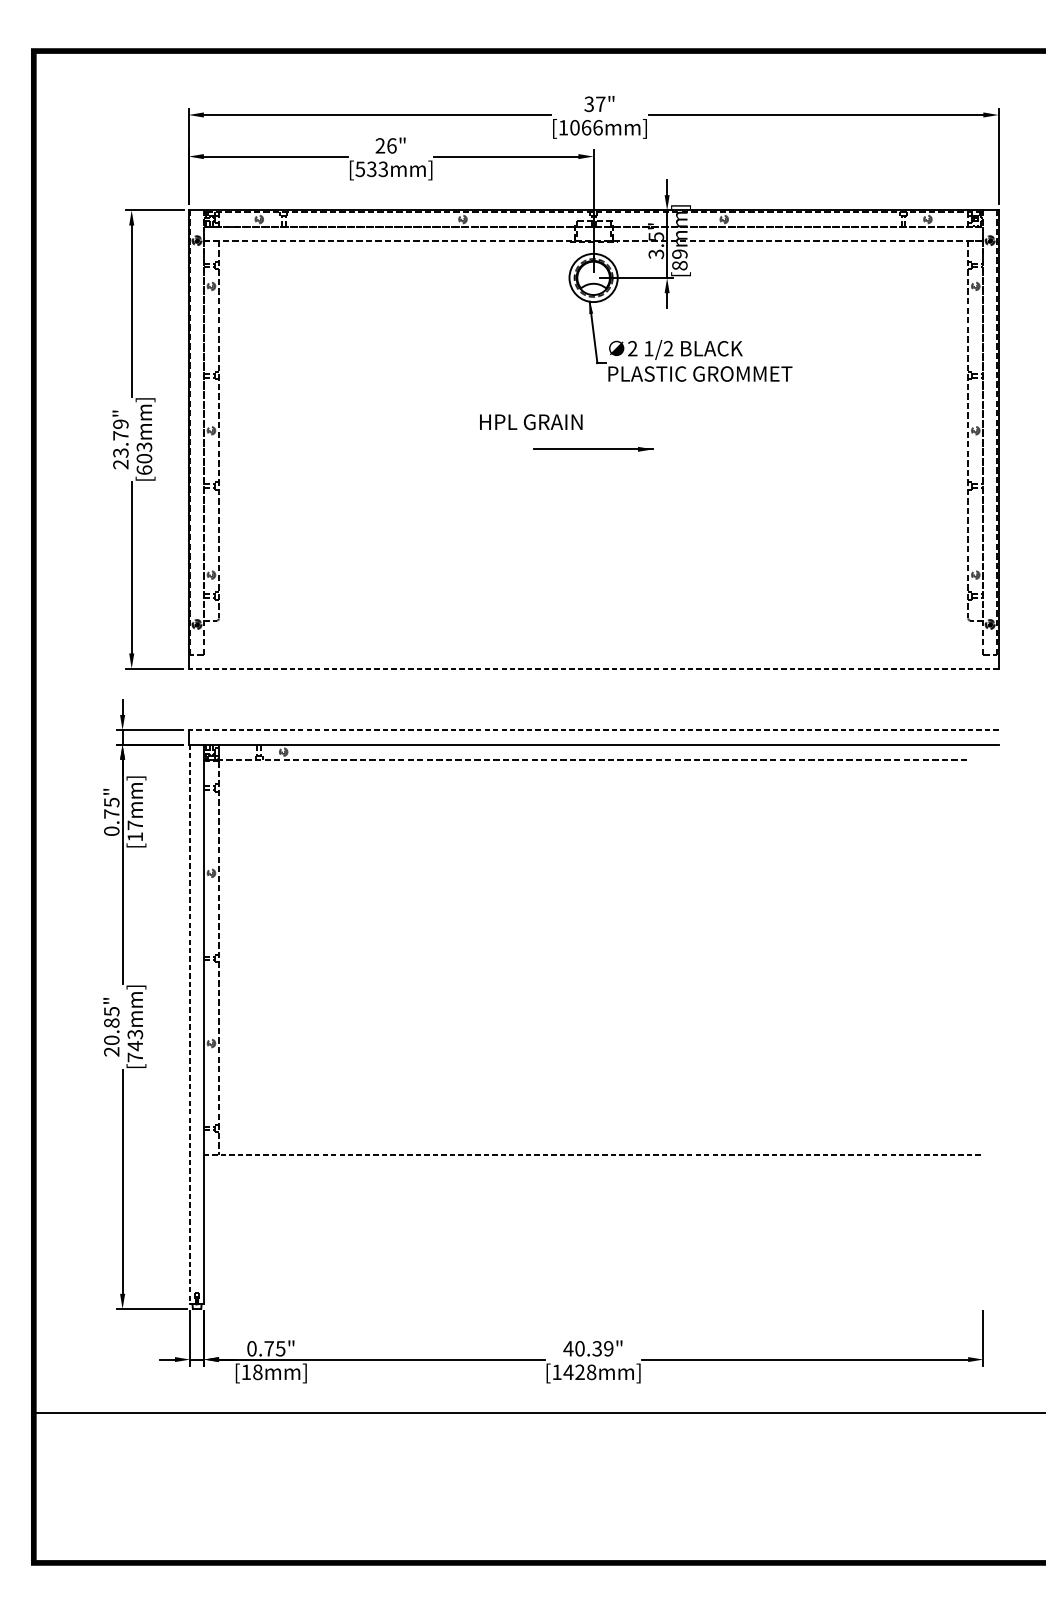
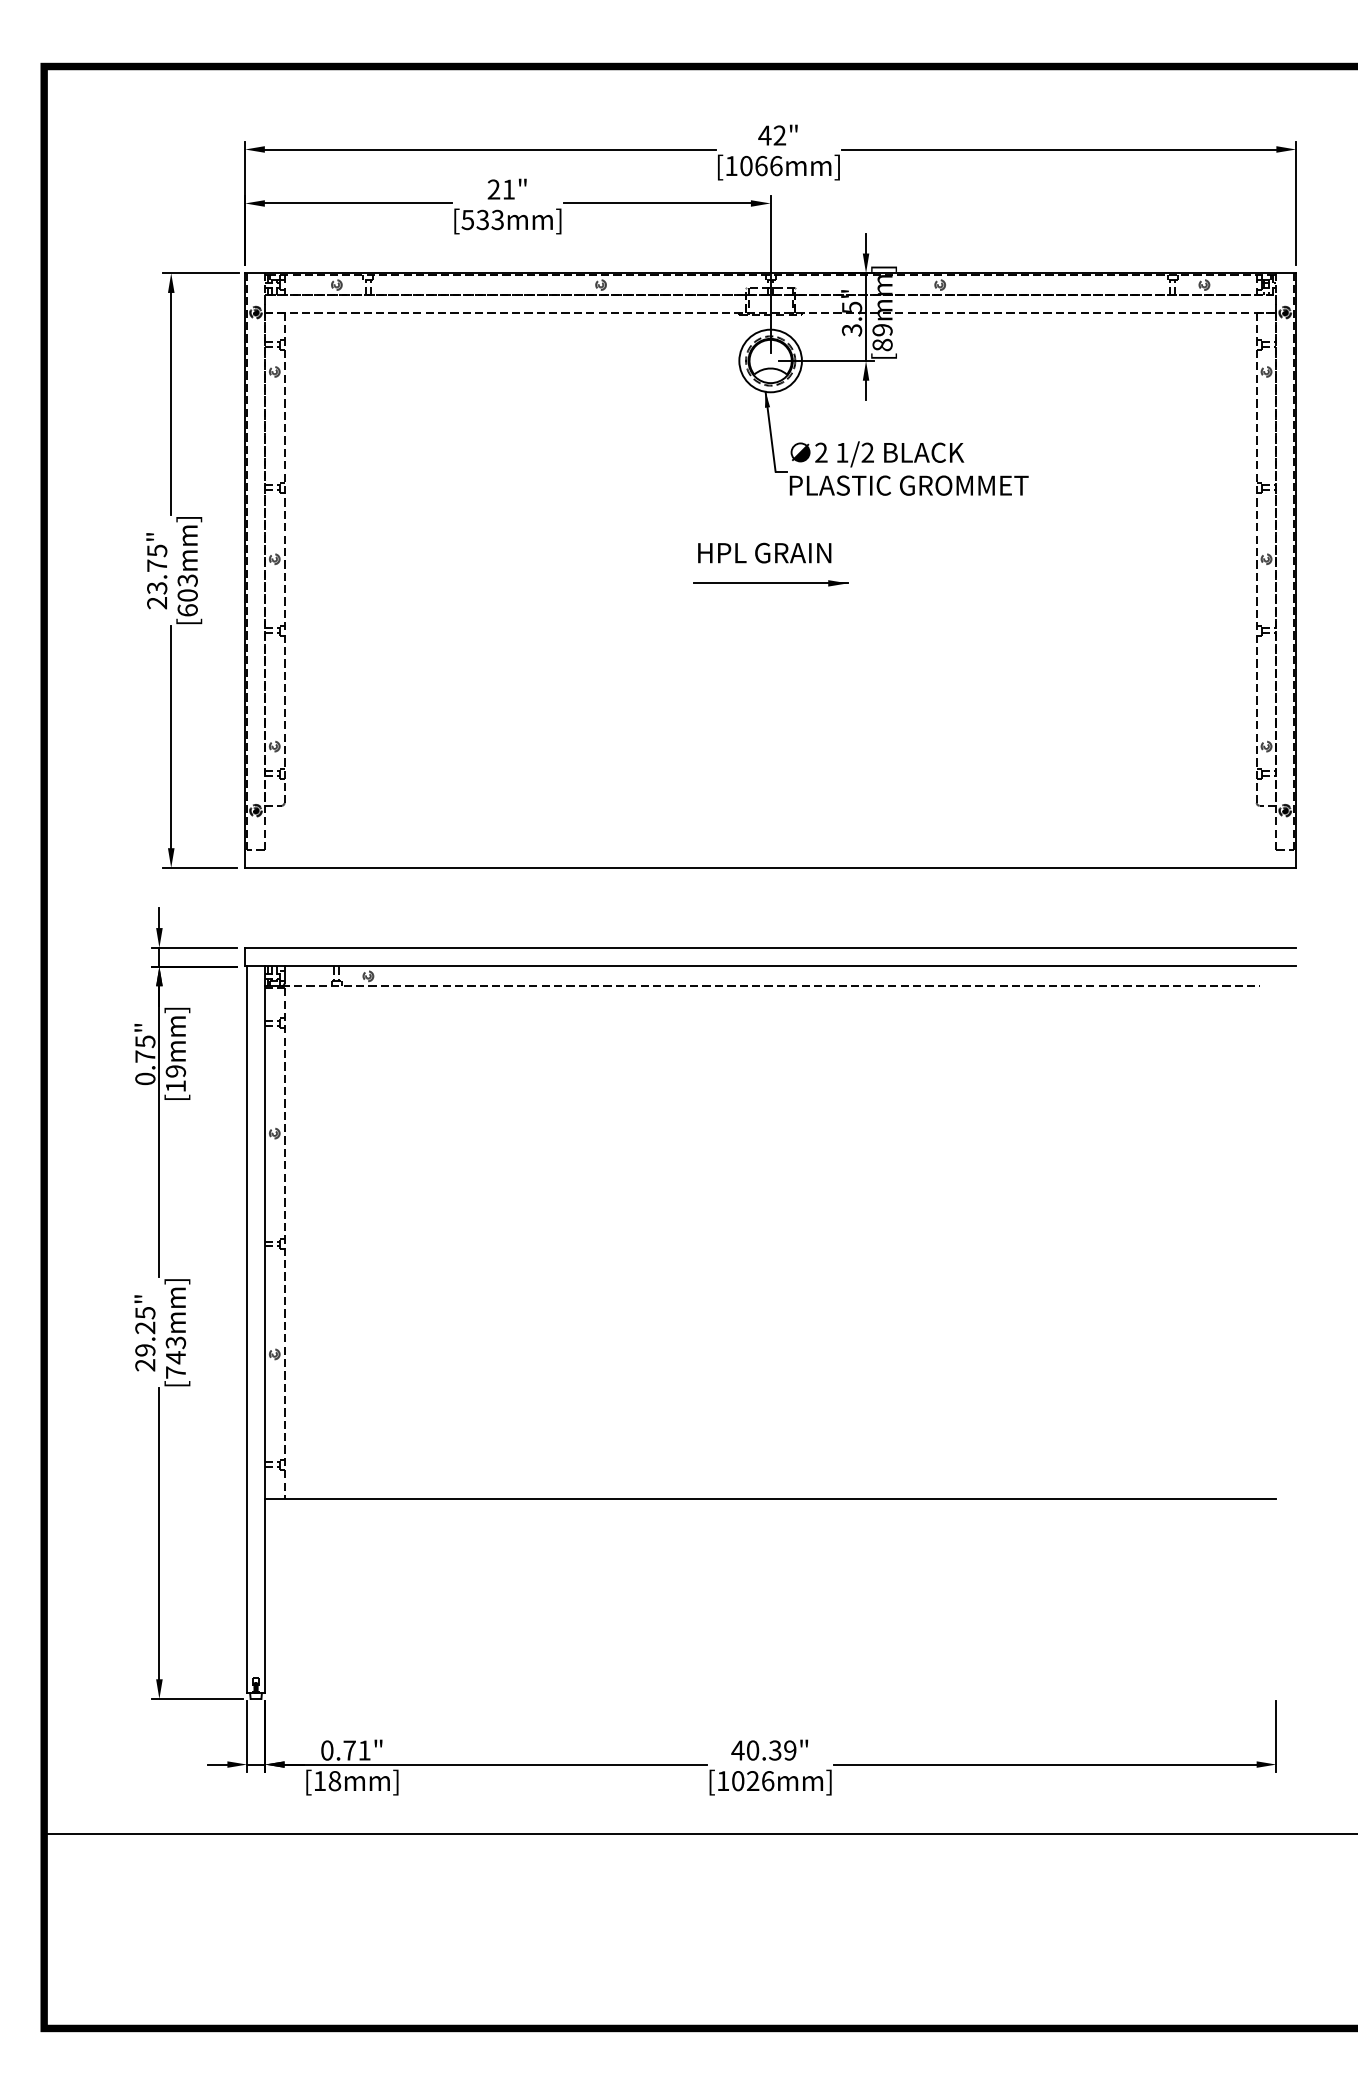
text: (595, 104) -> (772, 135), 37" -> 42"
text: (392, 145) -> (509, 189), 26" -> 21"
text: (531, 421) -> (764, 552), moved
text: (121, 424) -> (157, 550), 23.79" -> 23.75"
line: (593, 668) -> (770, 867), dashed -> solid
line: (593, 729) -> (770, 947), dashed -> solid
text: (135, 825) -> (175, 1071), [17mm] -> [19mm]
line: (190, 1025) -> (247, 1330), dashed -> solid
text: (111, 1031) -> (145, 1338), 20.85" -> 29.25"
line: (593, 1154) -> (770, 1498), dashed -> solid
text: (280, 1348) -> (364, 1750), 0.75" -> 0.71"
text: (579, 1372) -> (752, 1781), [1428mm] -> [1026mm]

